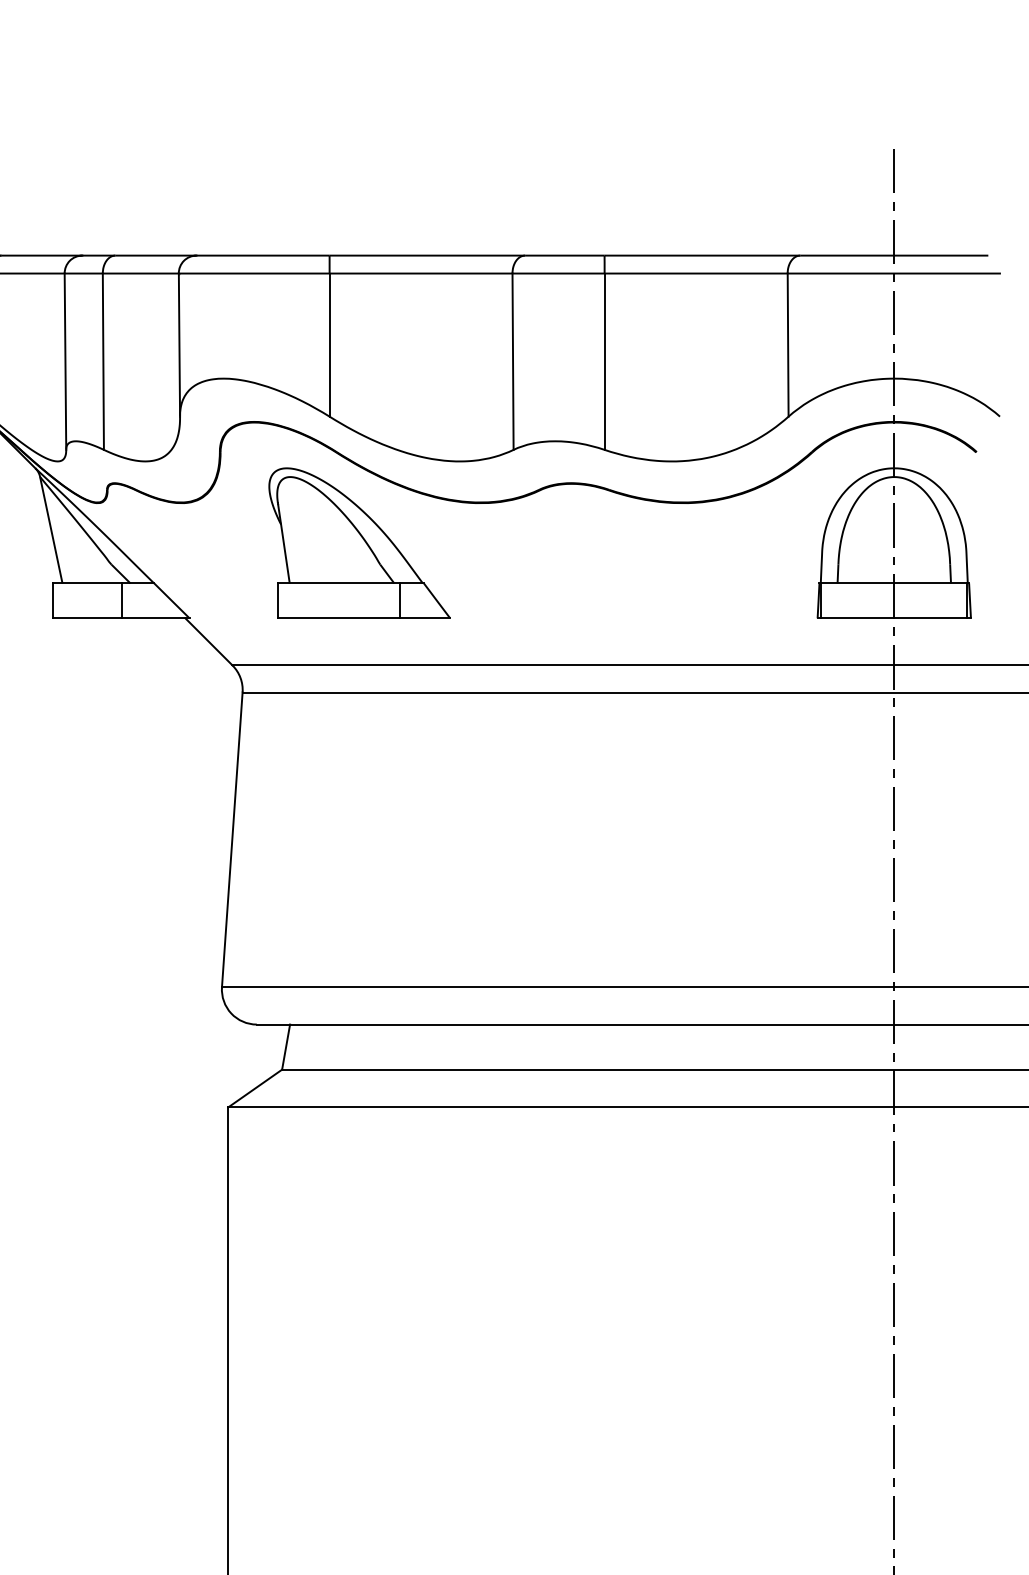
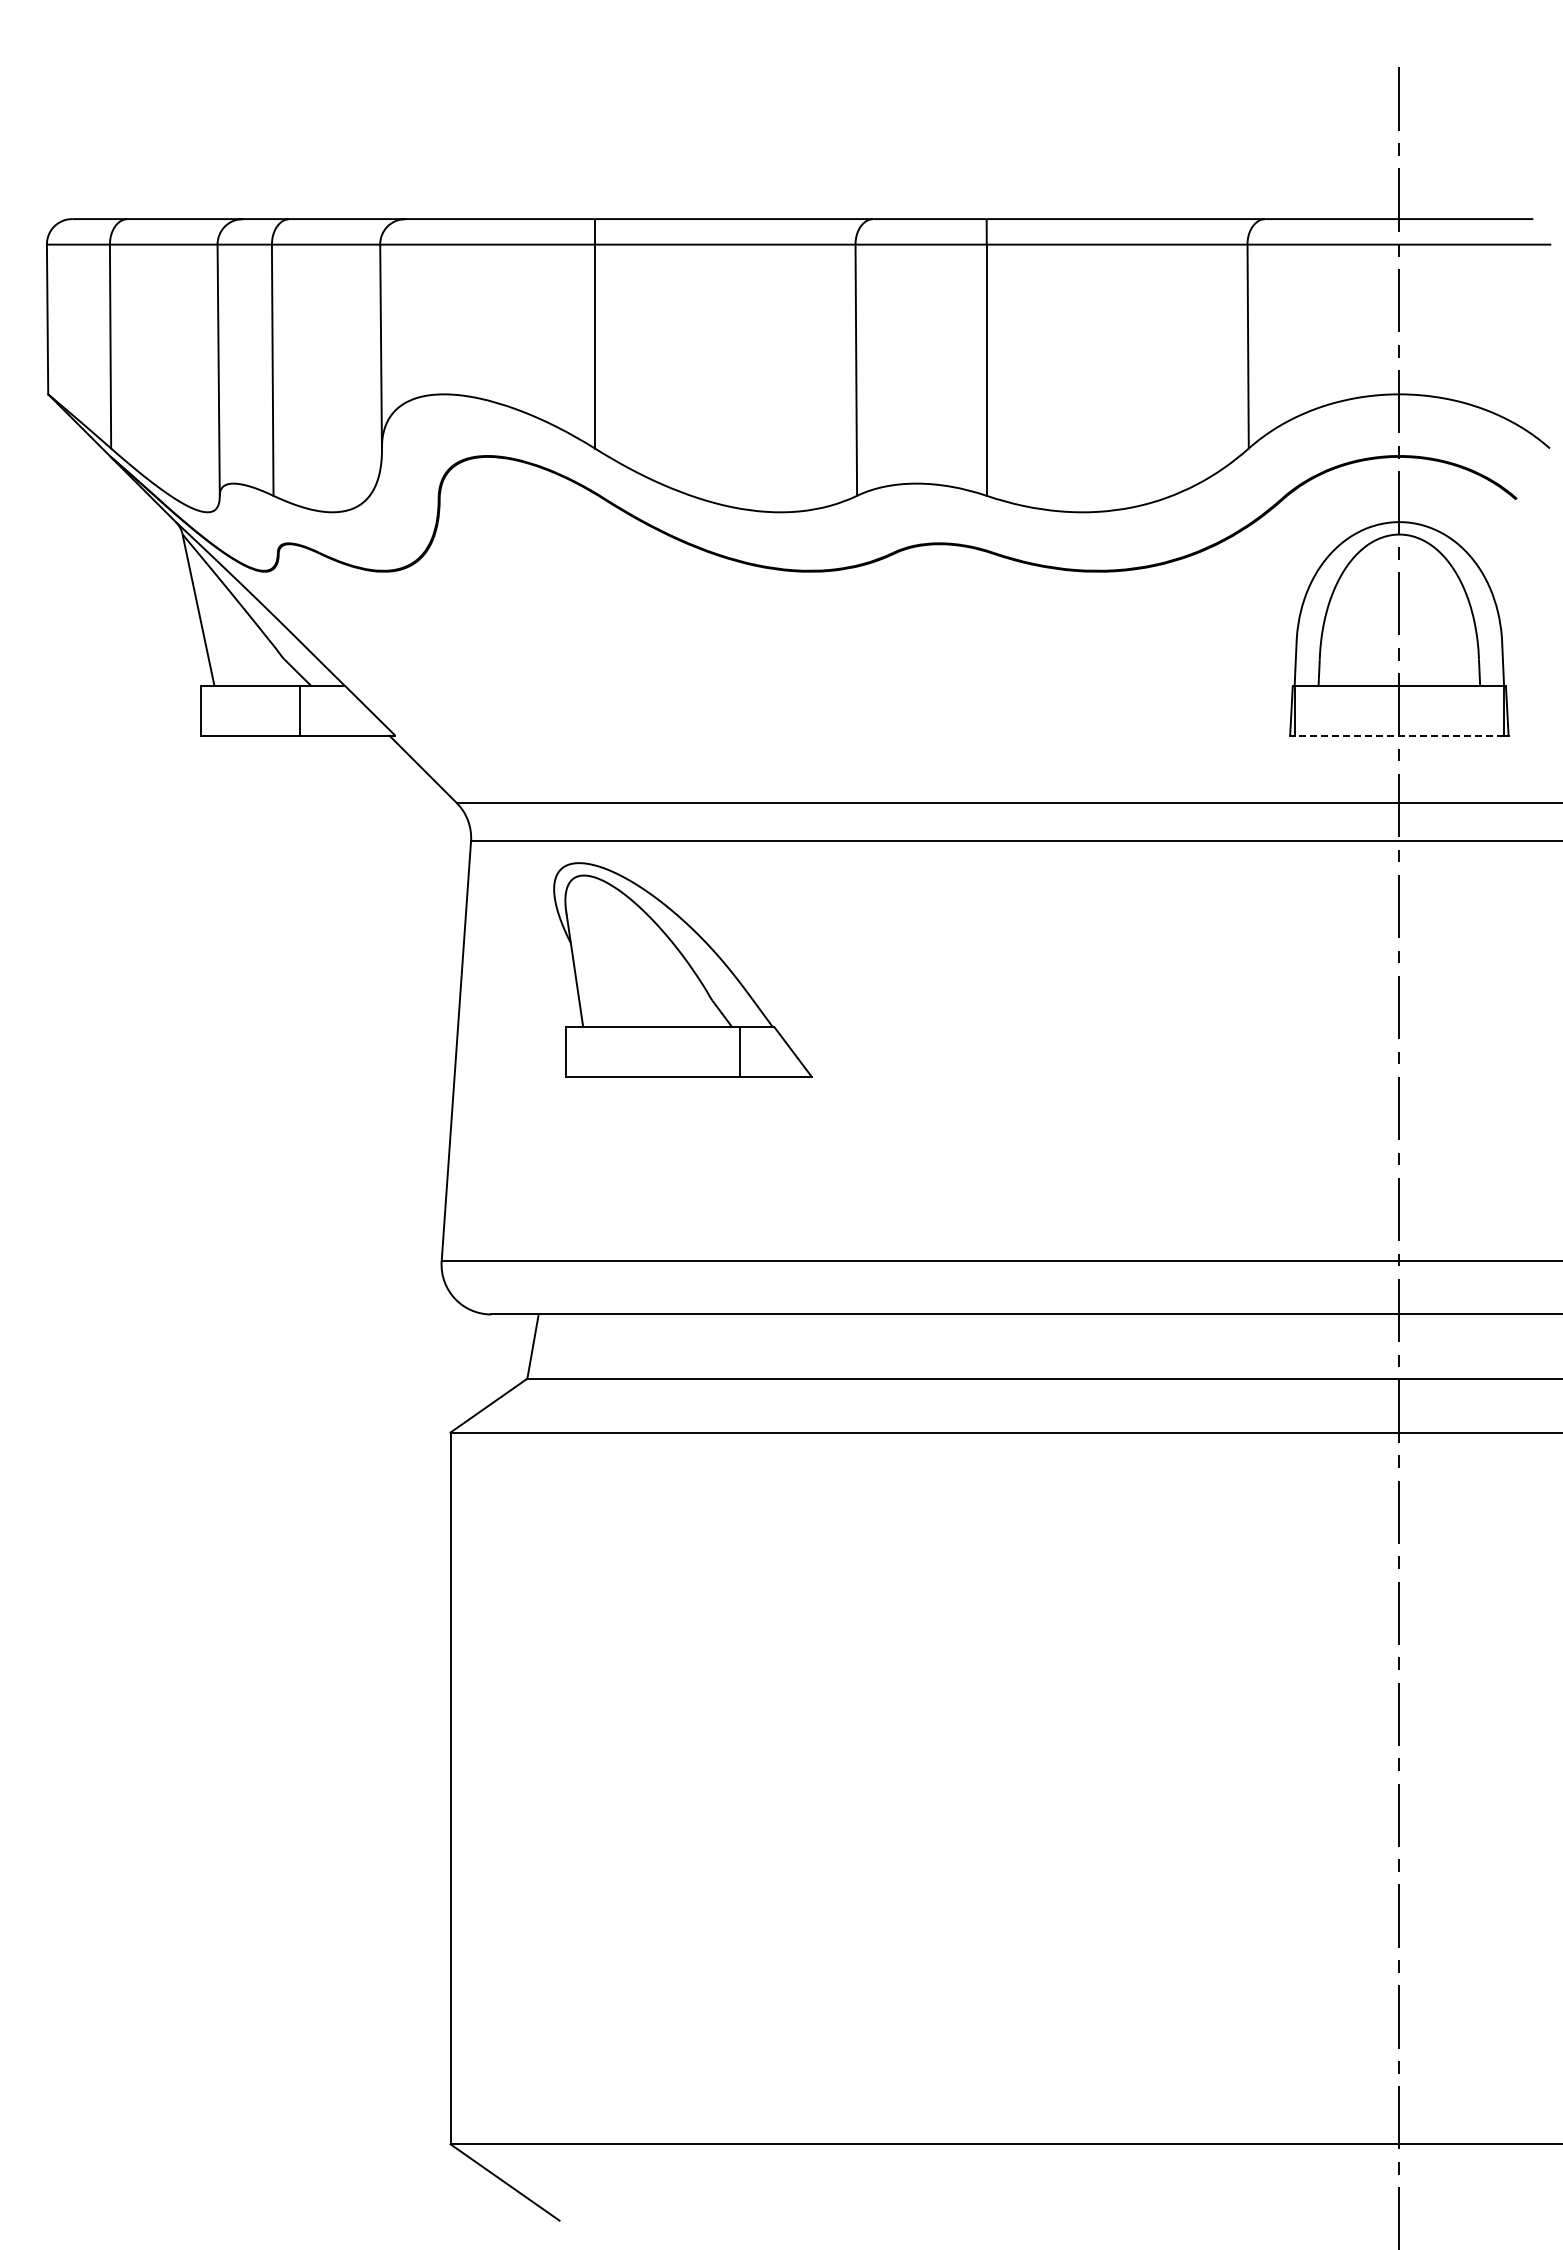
part: (359, 543) -> (682, 969), moved
line: (893, 618) -> (1398, 735), solid -> dashed

